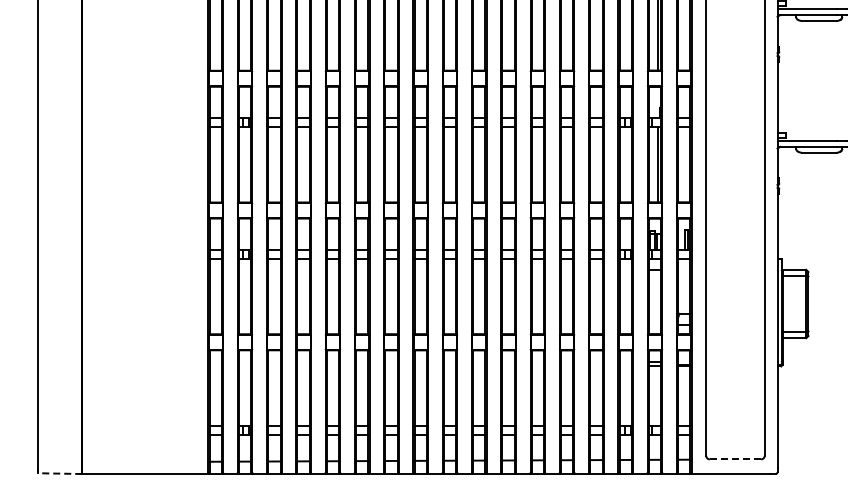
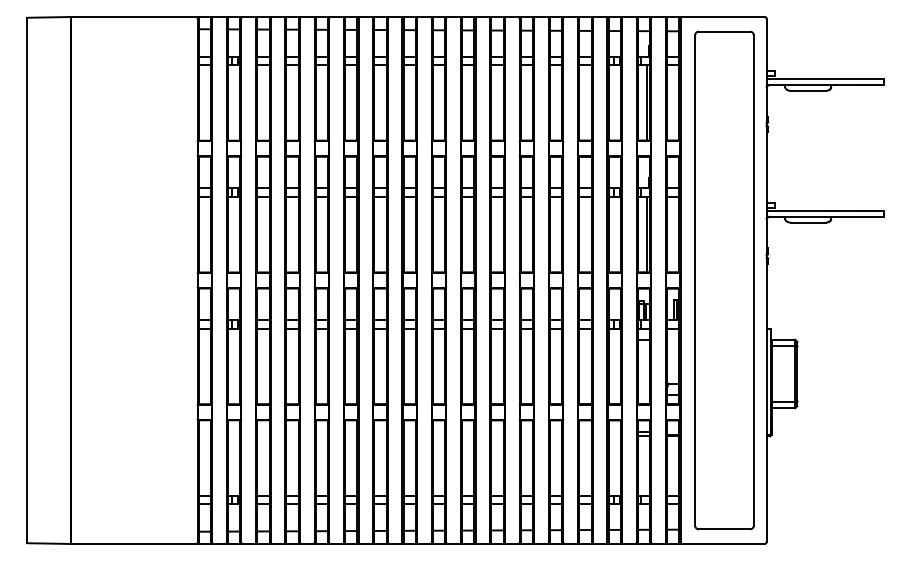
line: (735, 459) -> (724, 529), dashed -> solid
line: (60, 473) -> (49, 543), dashed -> solid

